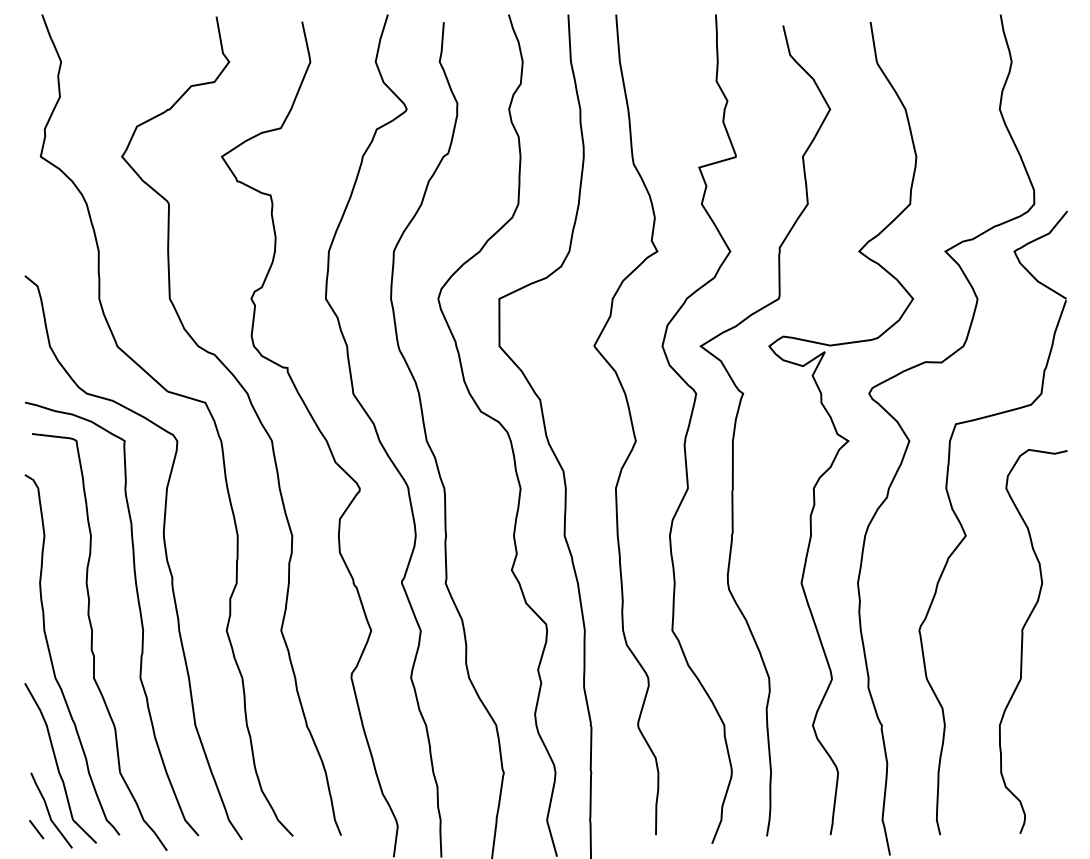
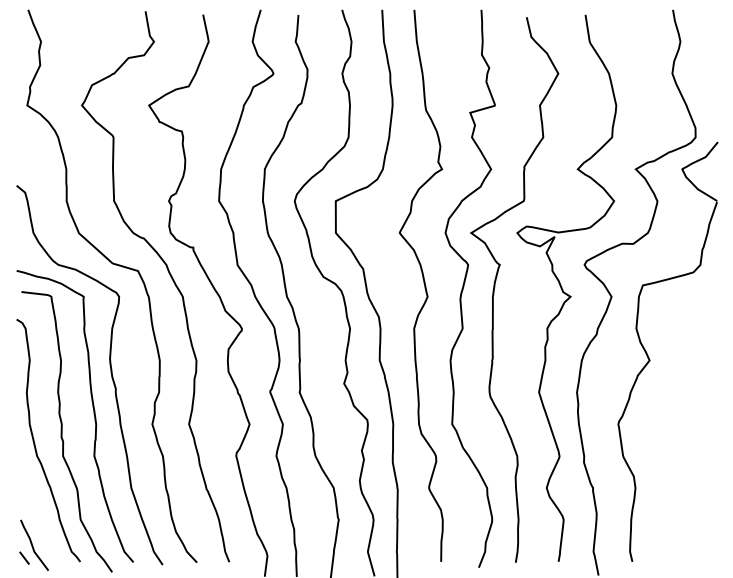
curve: (1023, 641) -> (688, 431), removed
curve: (58, 764) -> (39, 514), removed

